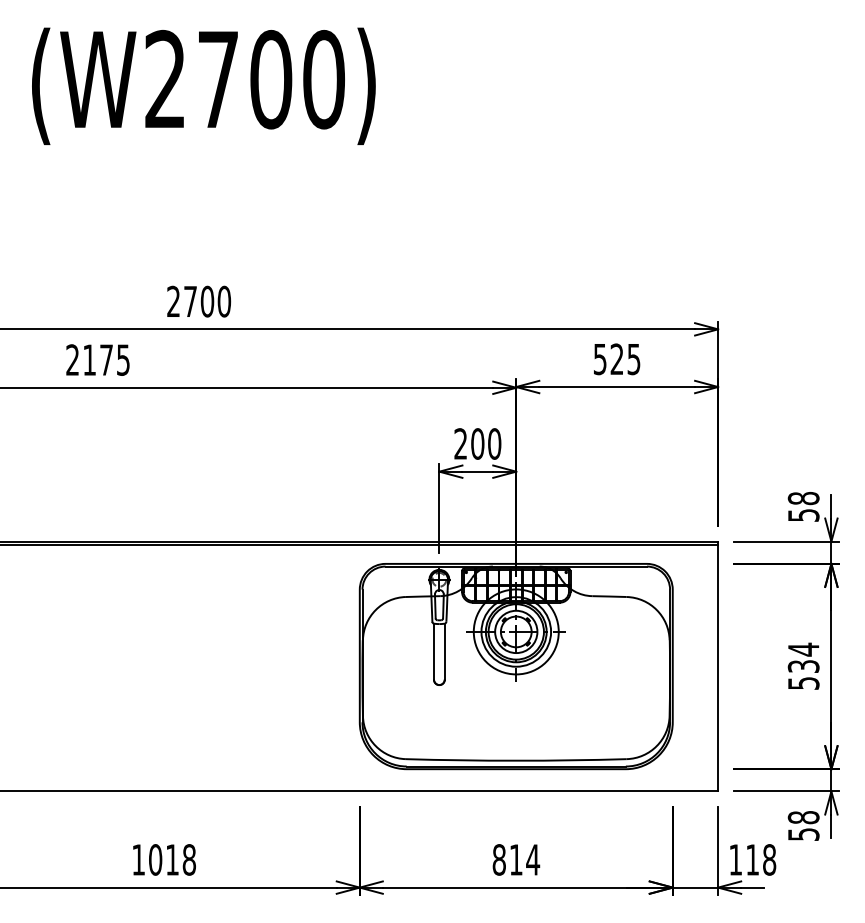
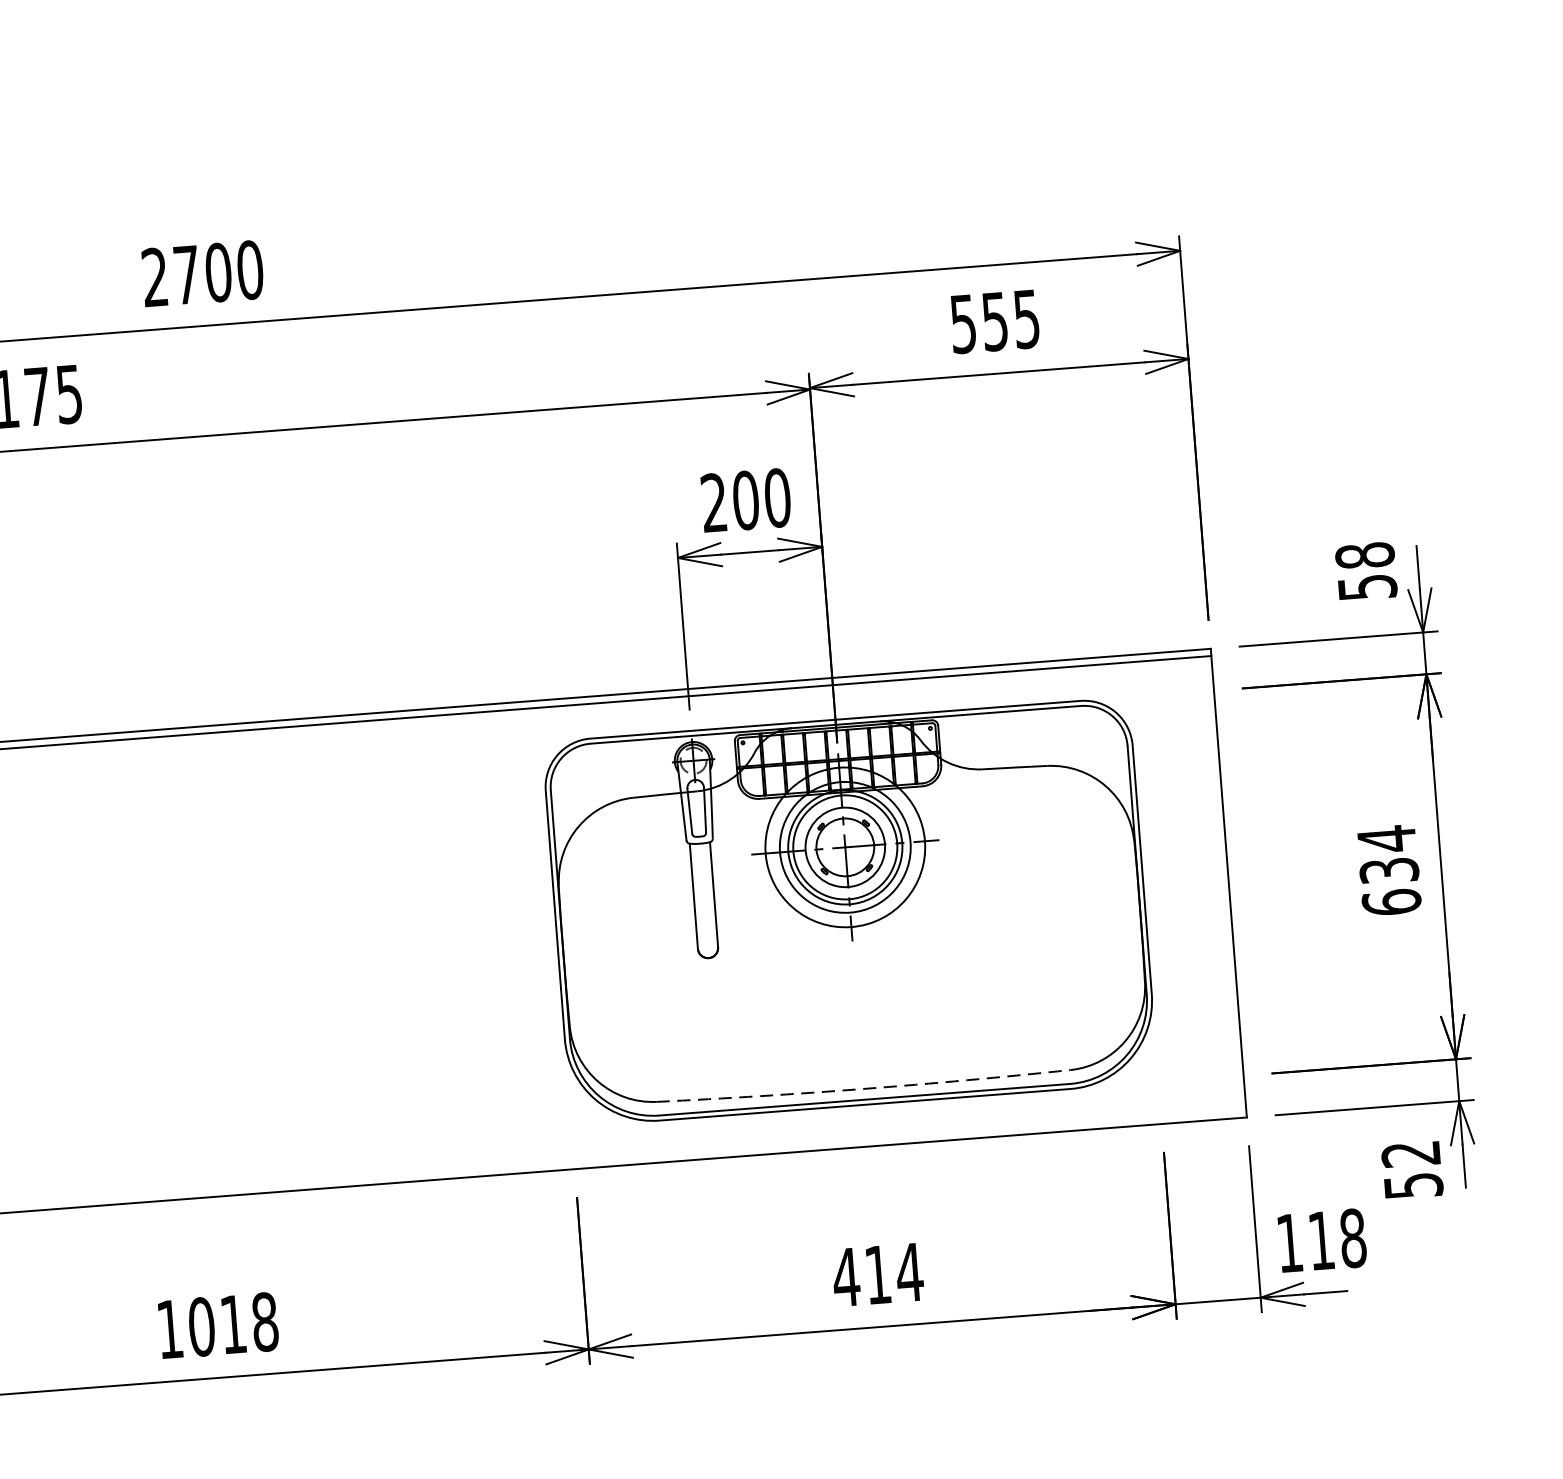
text: (616, 359) -> (993, 322), 525 -> 555
text: (803, 682) -> (1391, 900), 534 -> 634
arc: (516, 760) -> (864, 1088), solid -> dashed
text: (803, 817) -> (1410, 1153), 58 -> 52
text: (499, 859) -> (846, 1276), 814 -> 414

